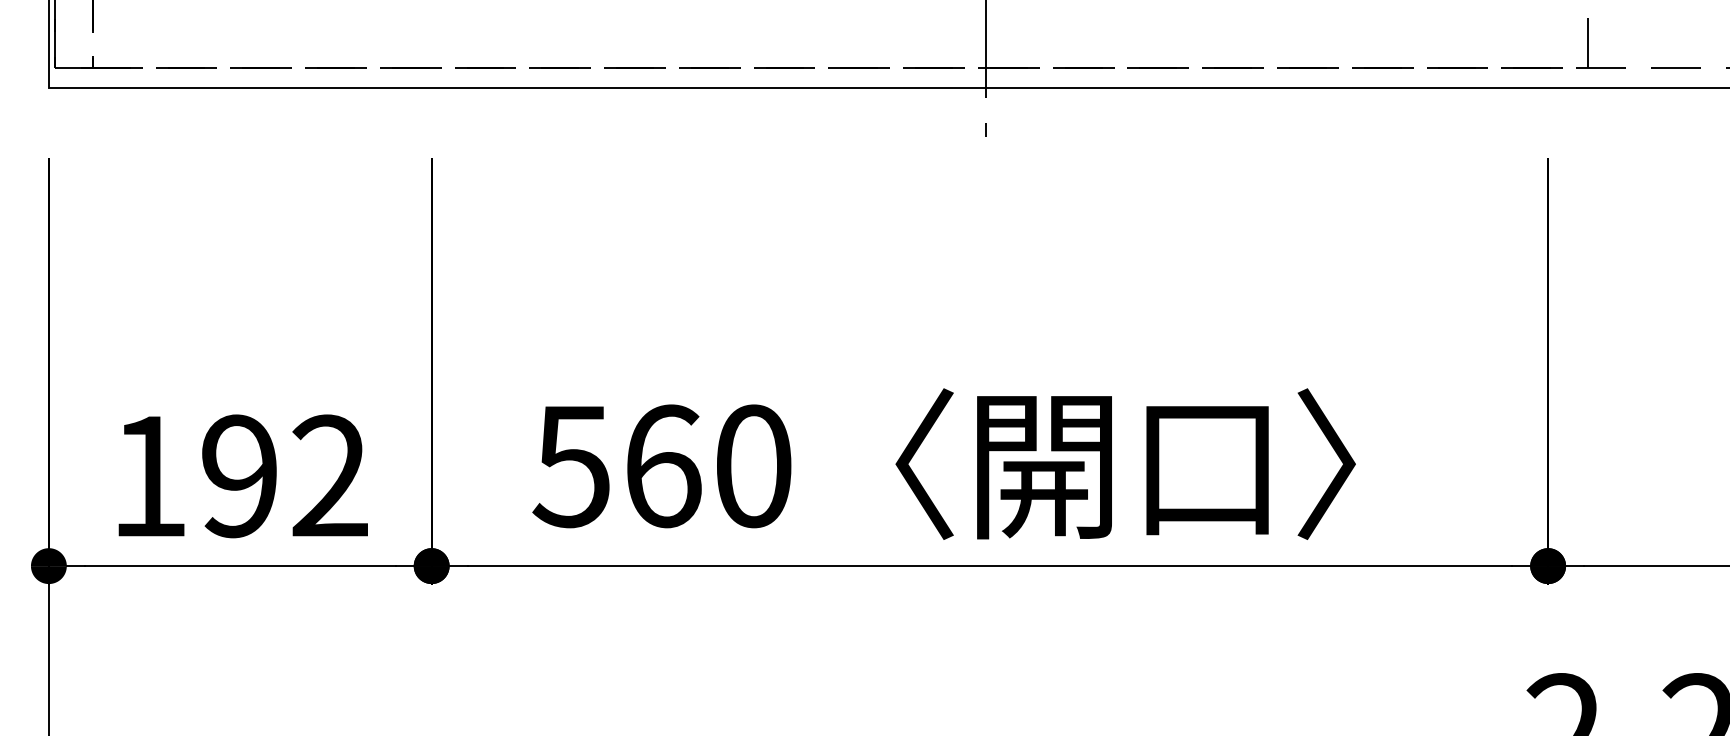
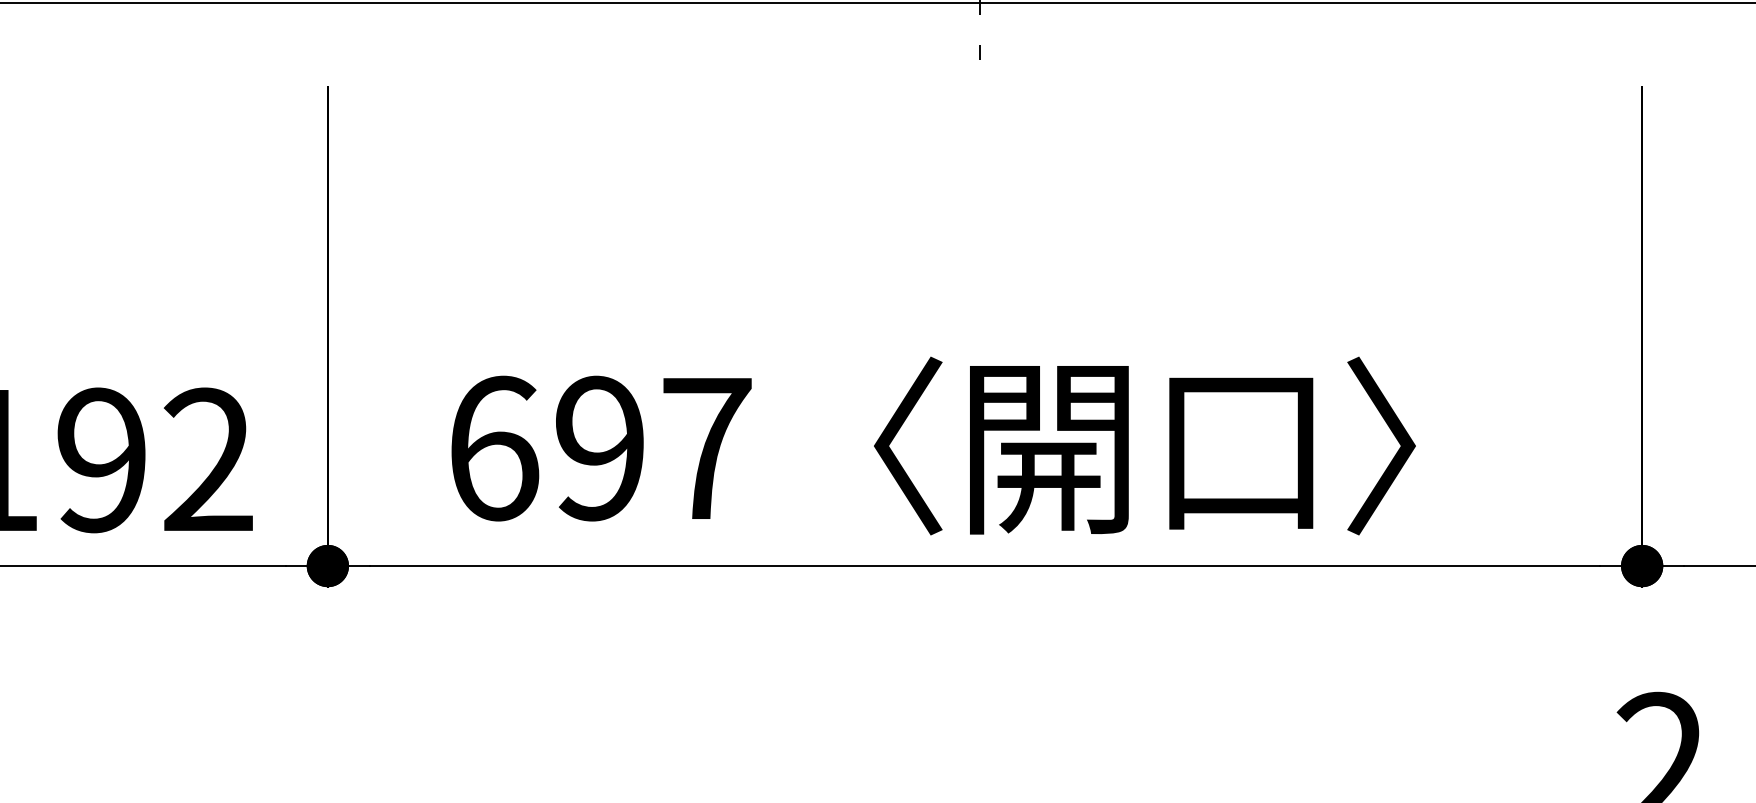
text: (661, 466) -> (598, 448), 560 -> 697

